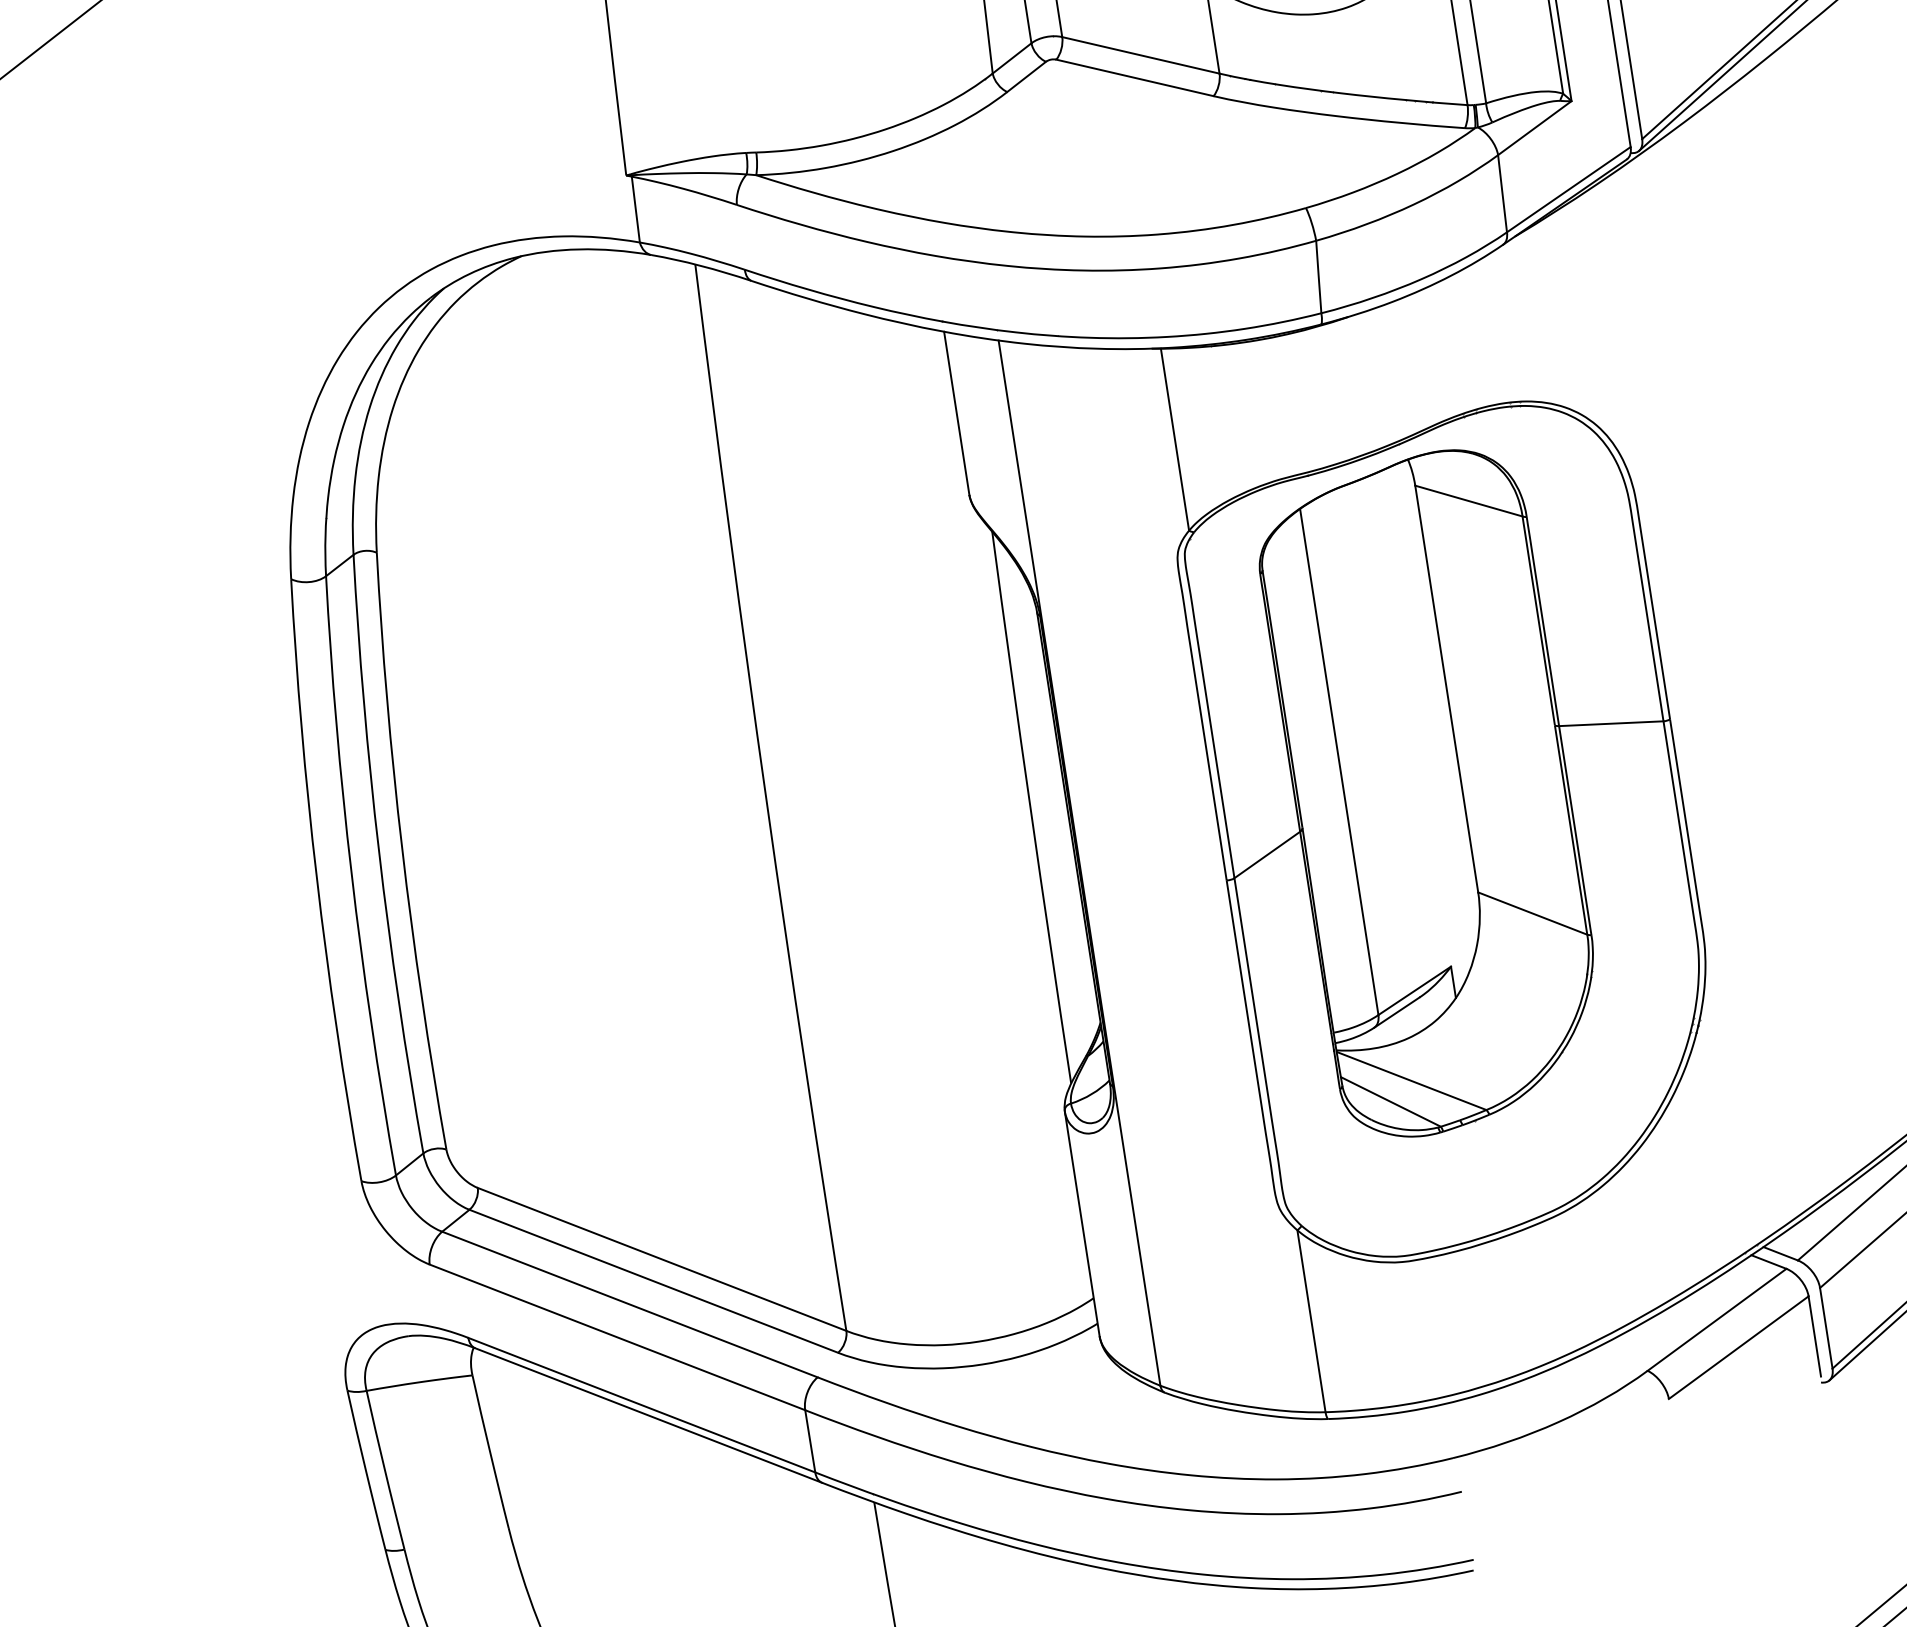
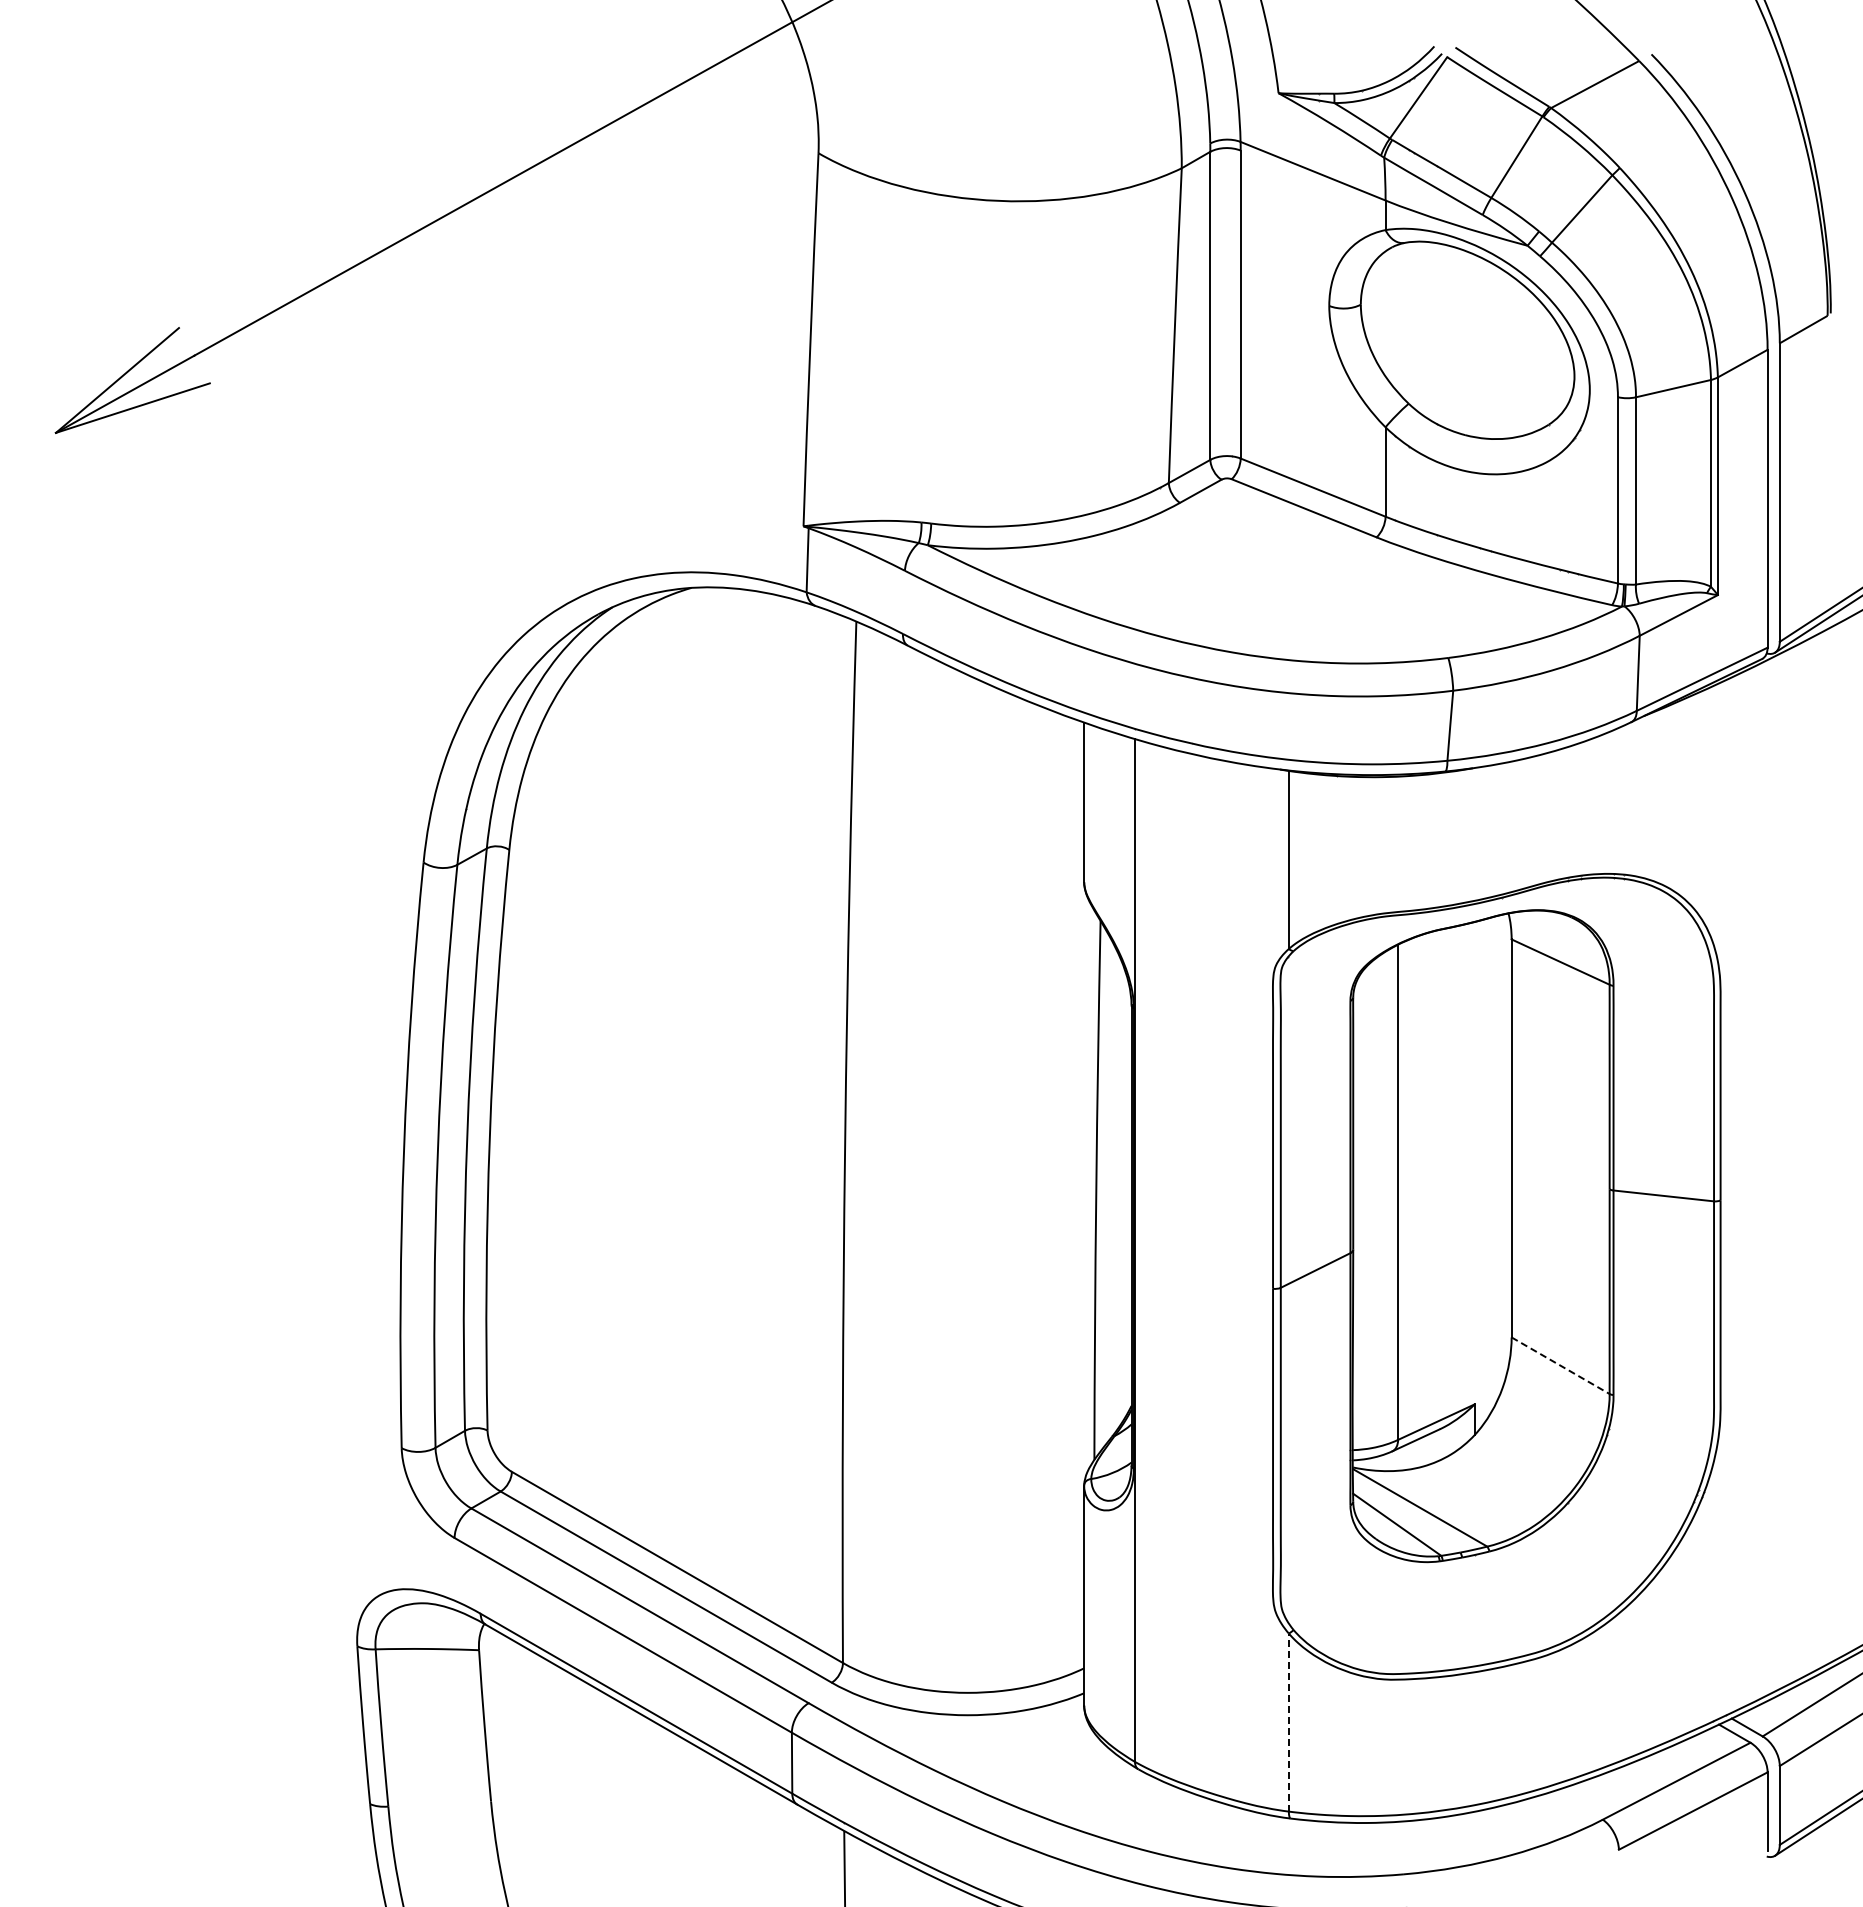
line: (1532, 913) -> (1560, 1365), solid -> dashed
line: (1311, 1321) -> (1288, 1722), solid -> dashed

